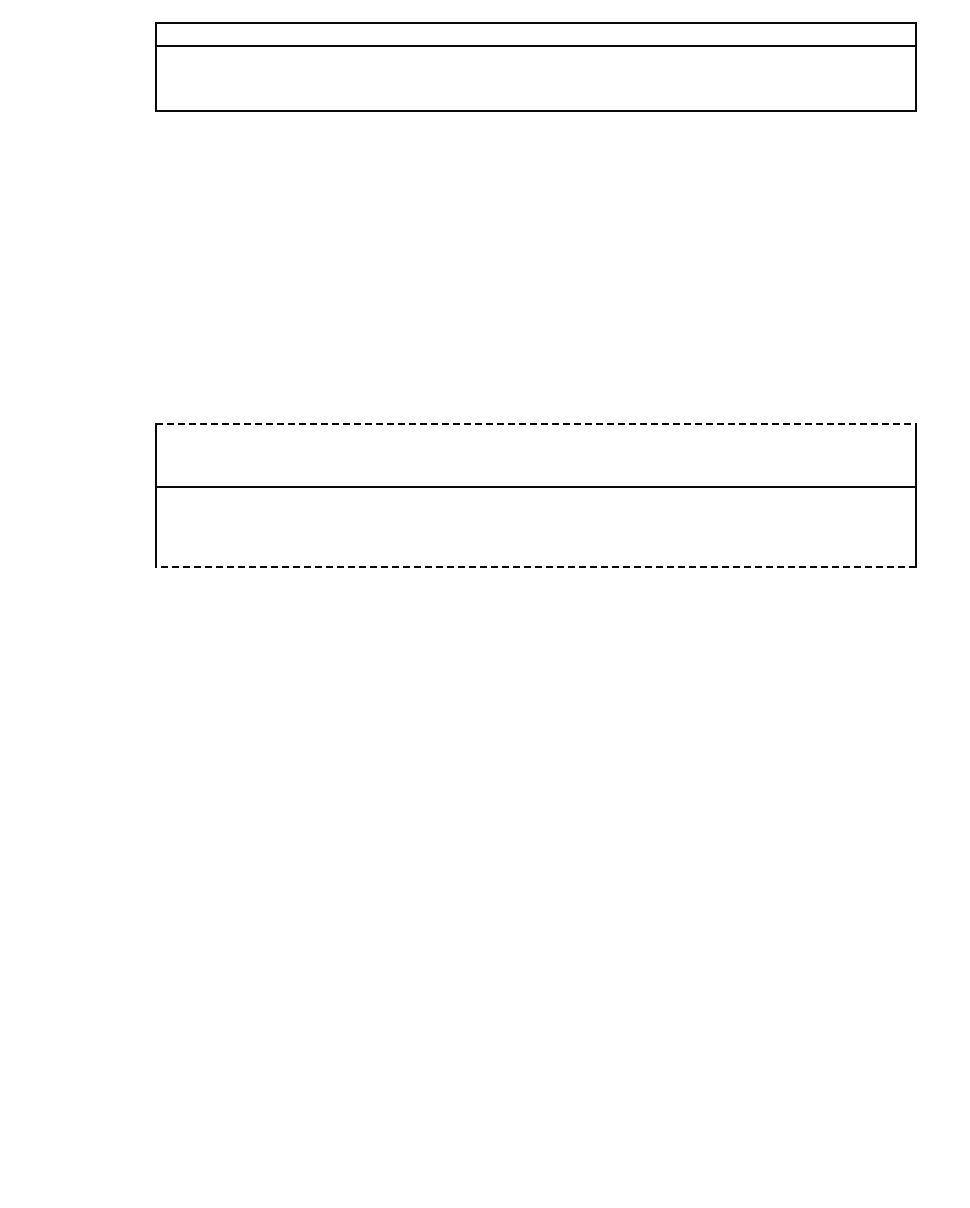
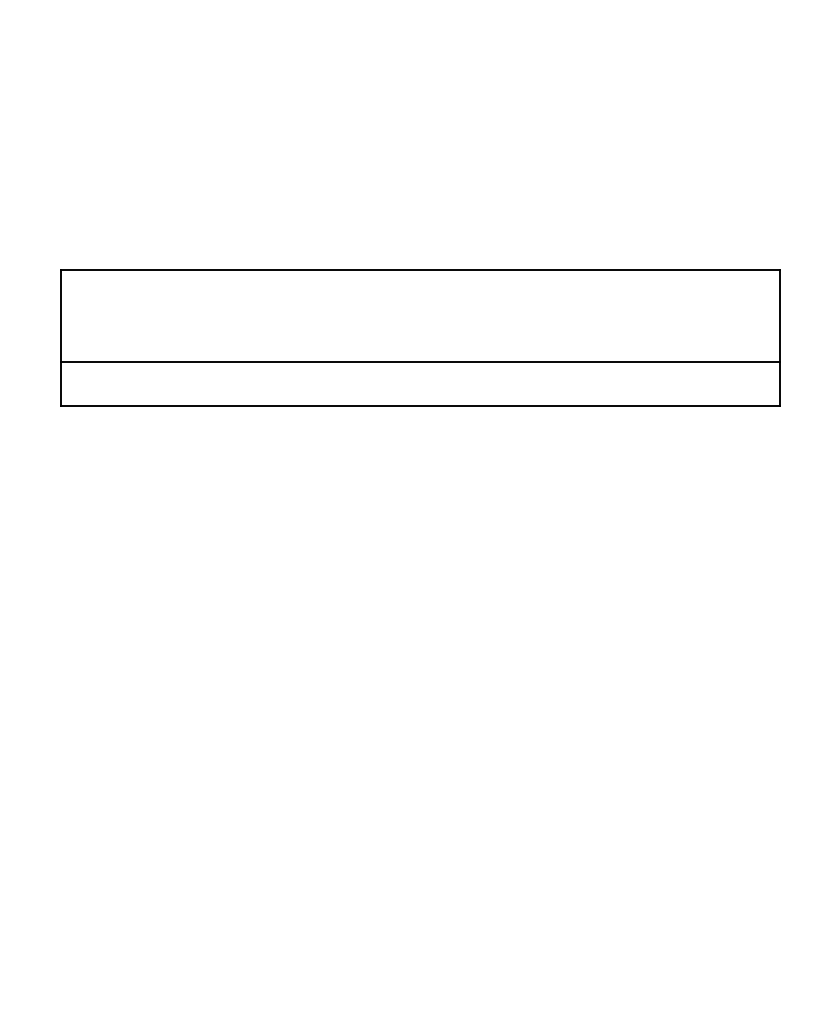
line: (536, 423) -> (420, 269), dashed -> solid
line: (535, 486) -> (419, 362), moved
line: (535, 567) -> (419, 405), dashed -> solid

